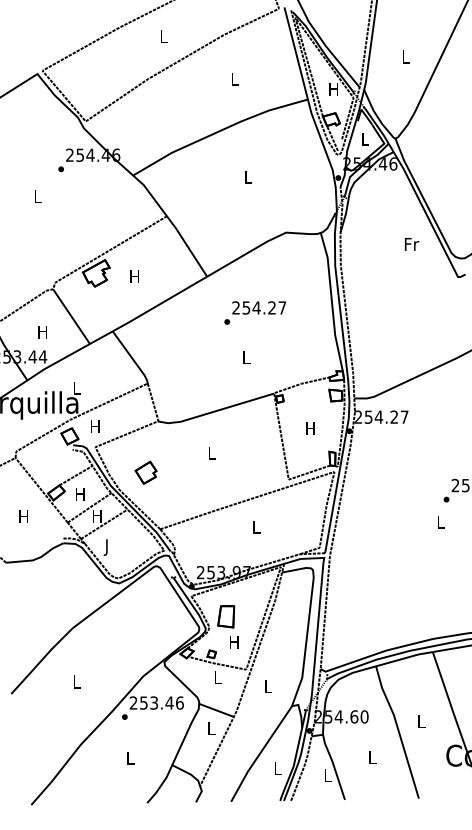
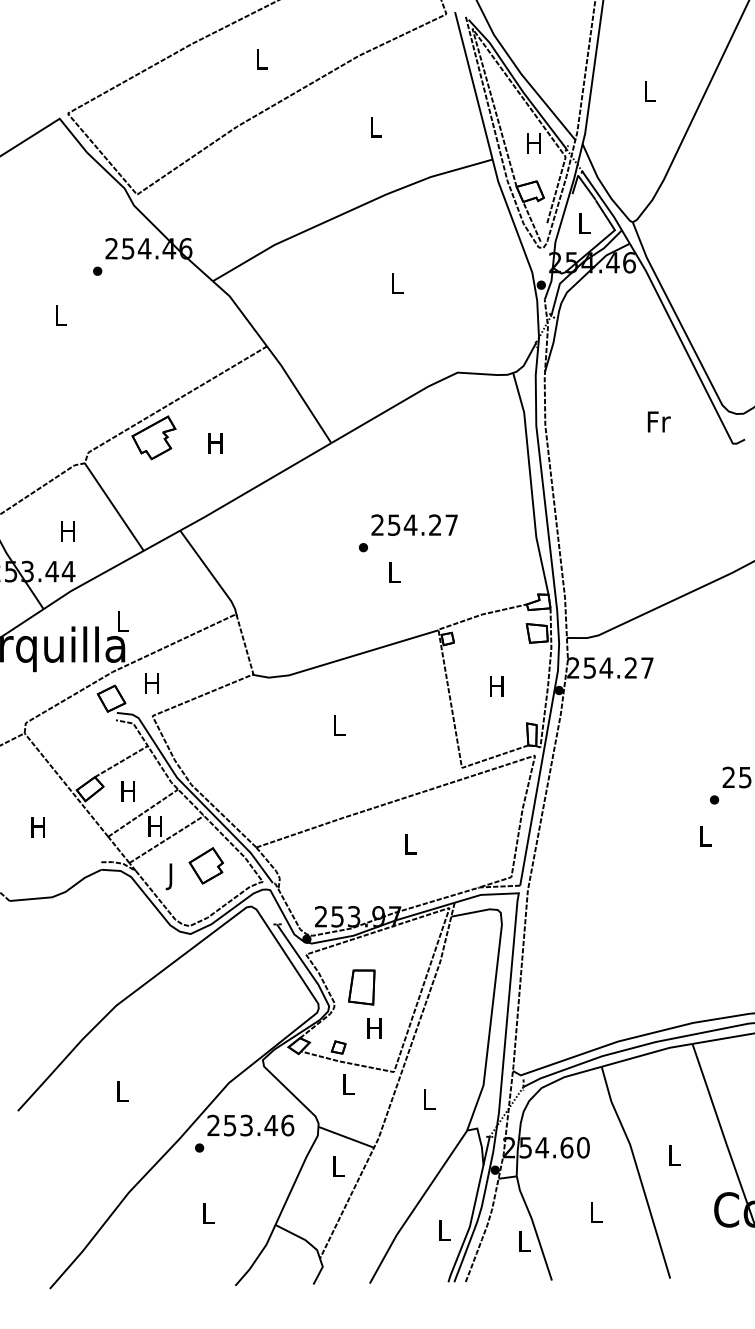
text: (412, 244) -> (660, 422), moved
text: (255, 312) -> (408, 532), moved
part: (145, 472) -> (205, 865), moved

